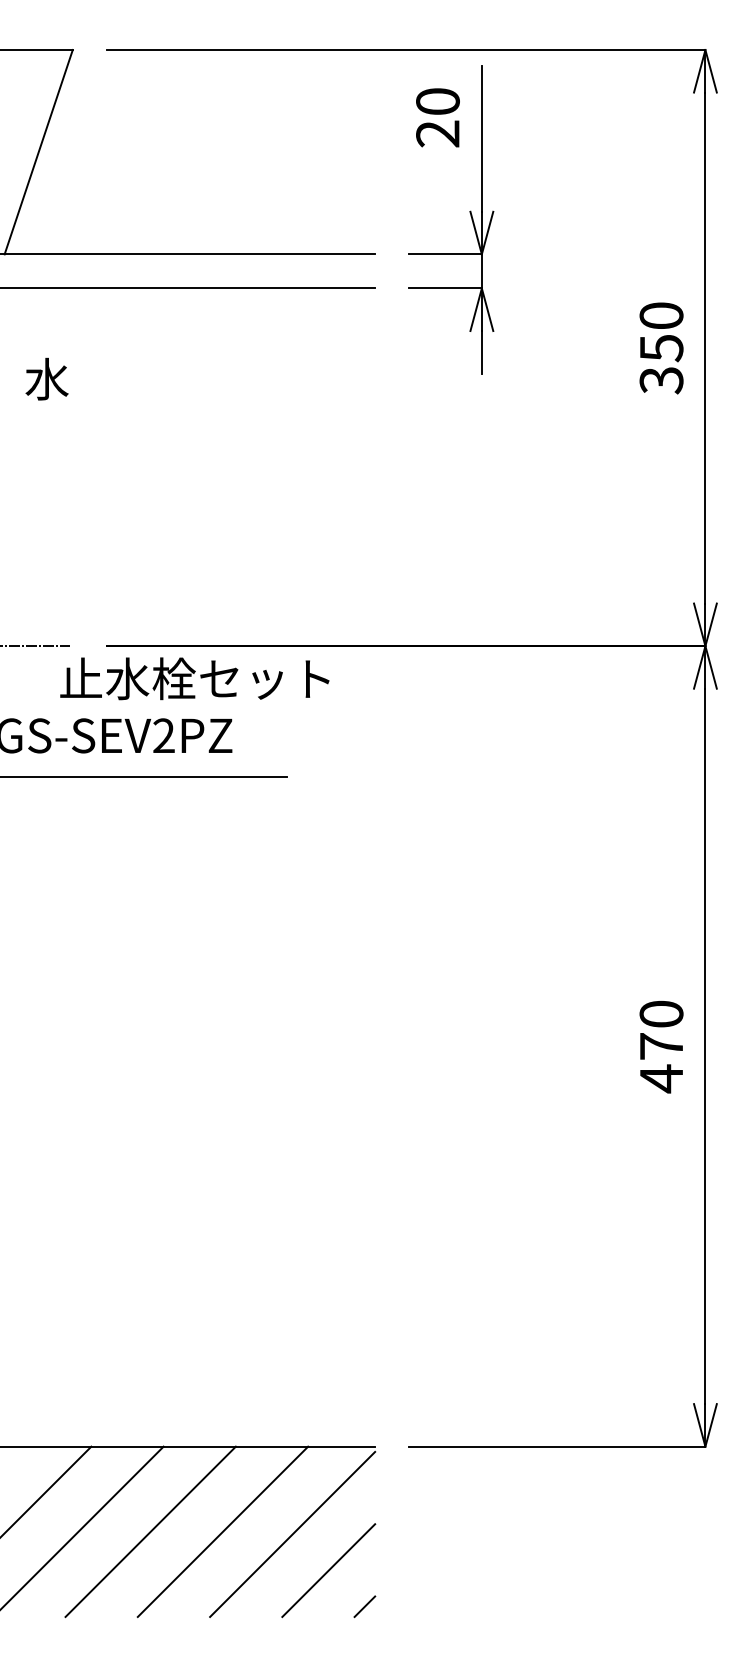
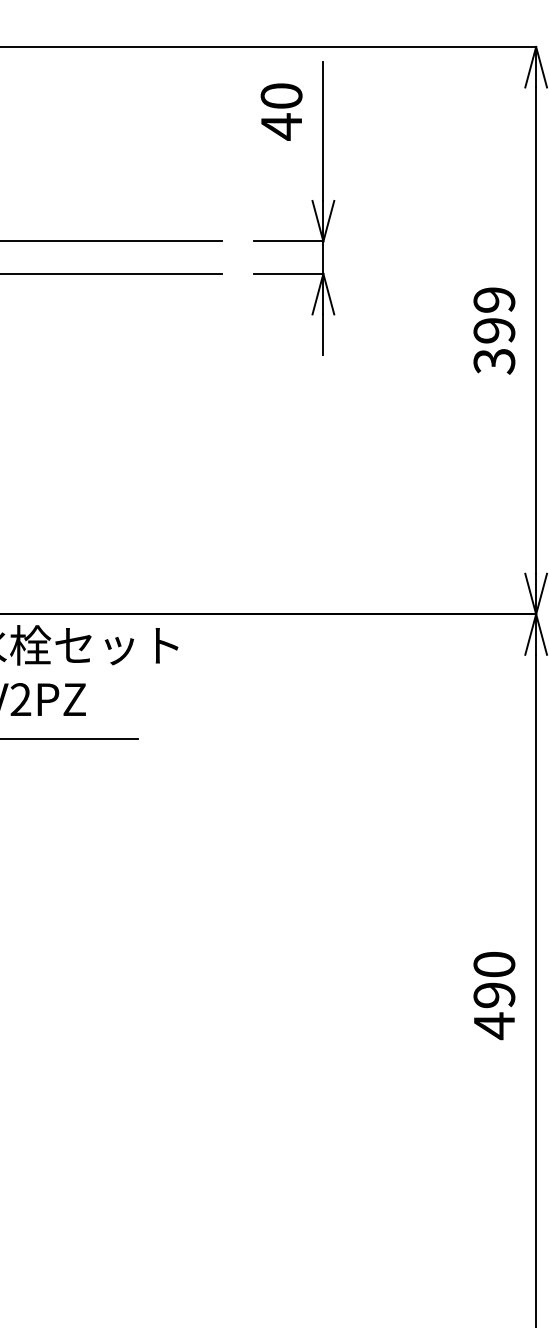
text: (437, 133) -> (281, 126), 20 -> 40
text: (661, 332) -> (494, 315), 350 -> 399
text: (661, 1046) -> (494, 995), 470 -> 490

